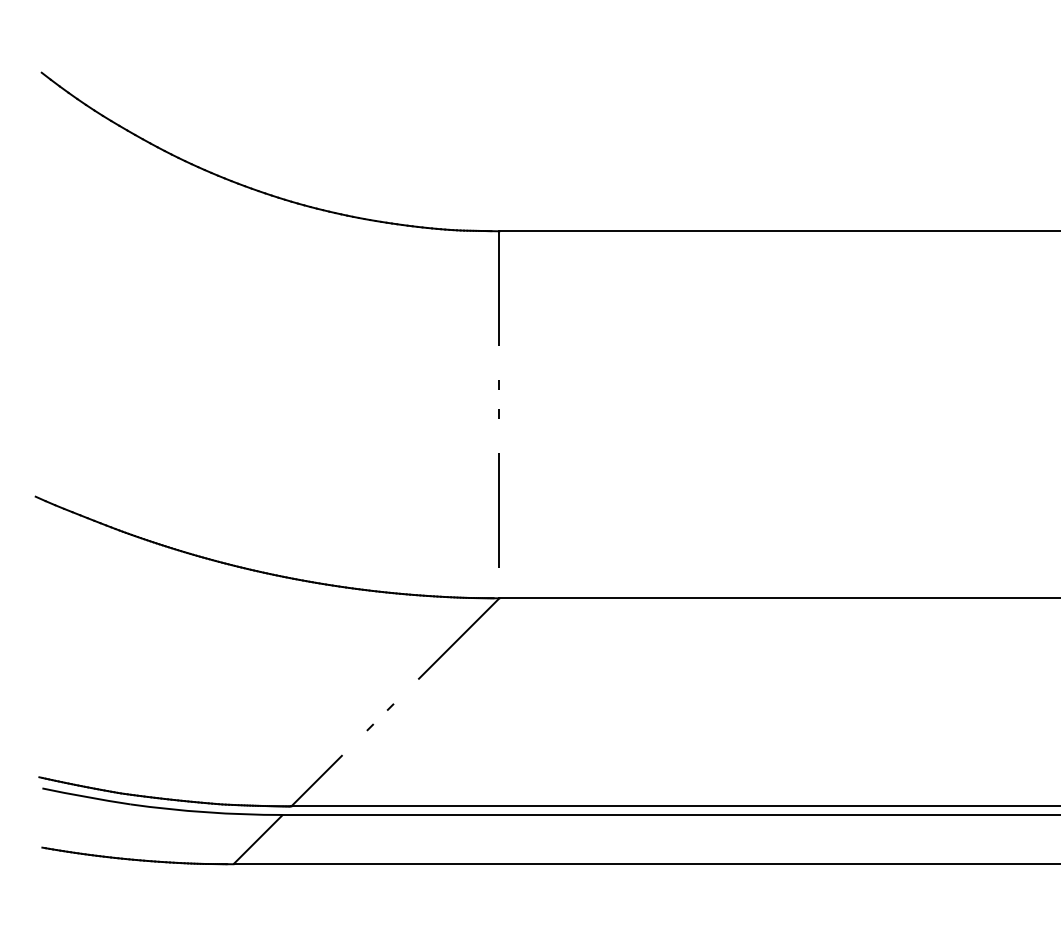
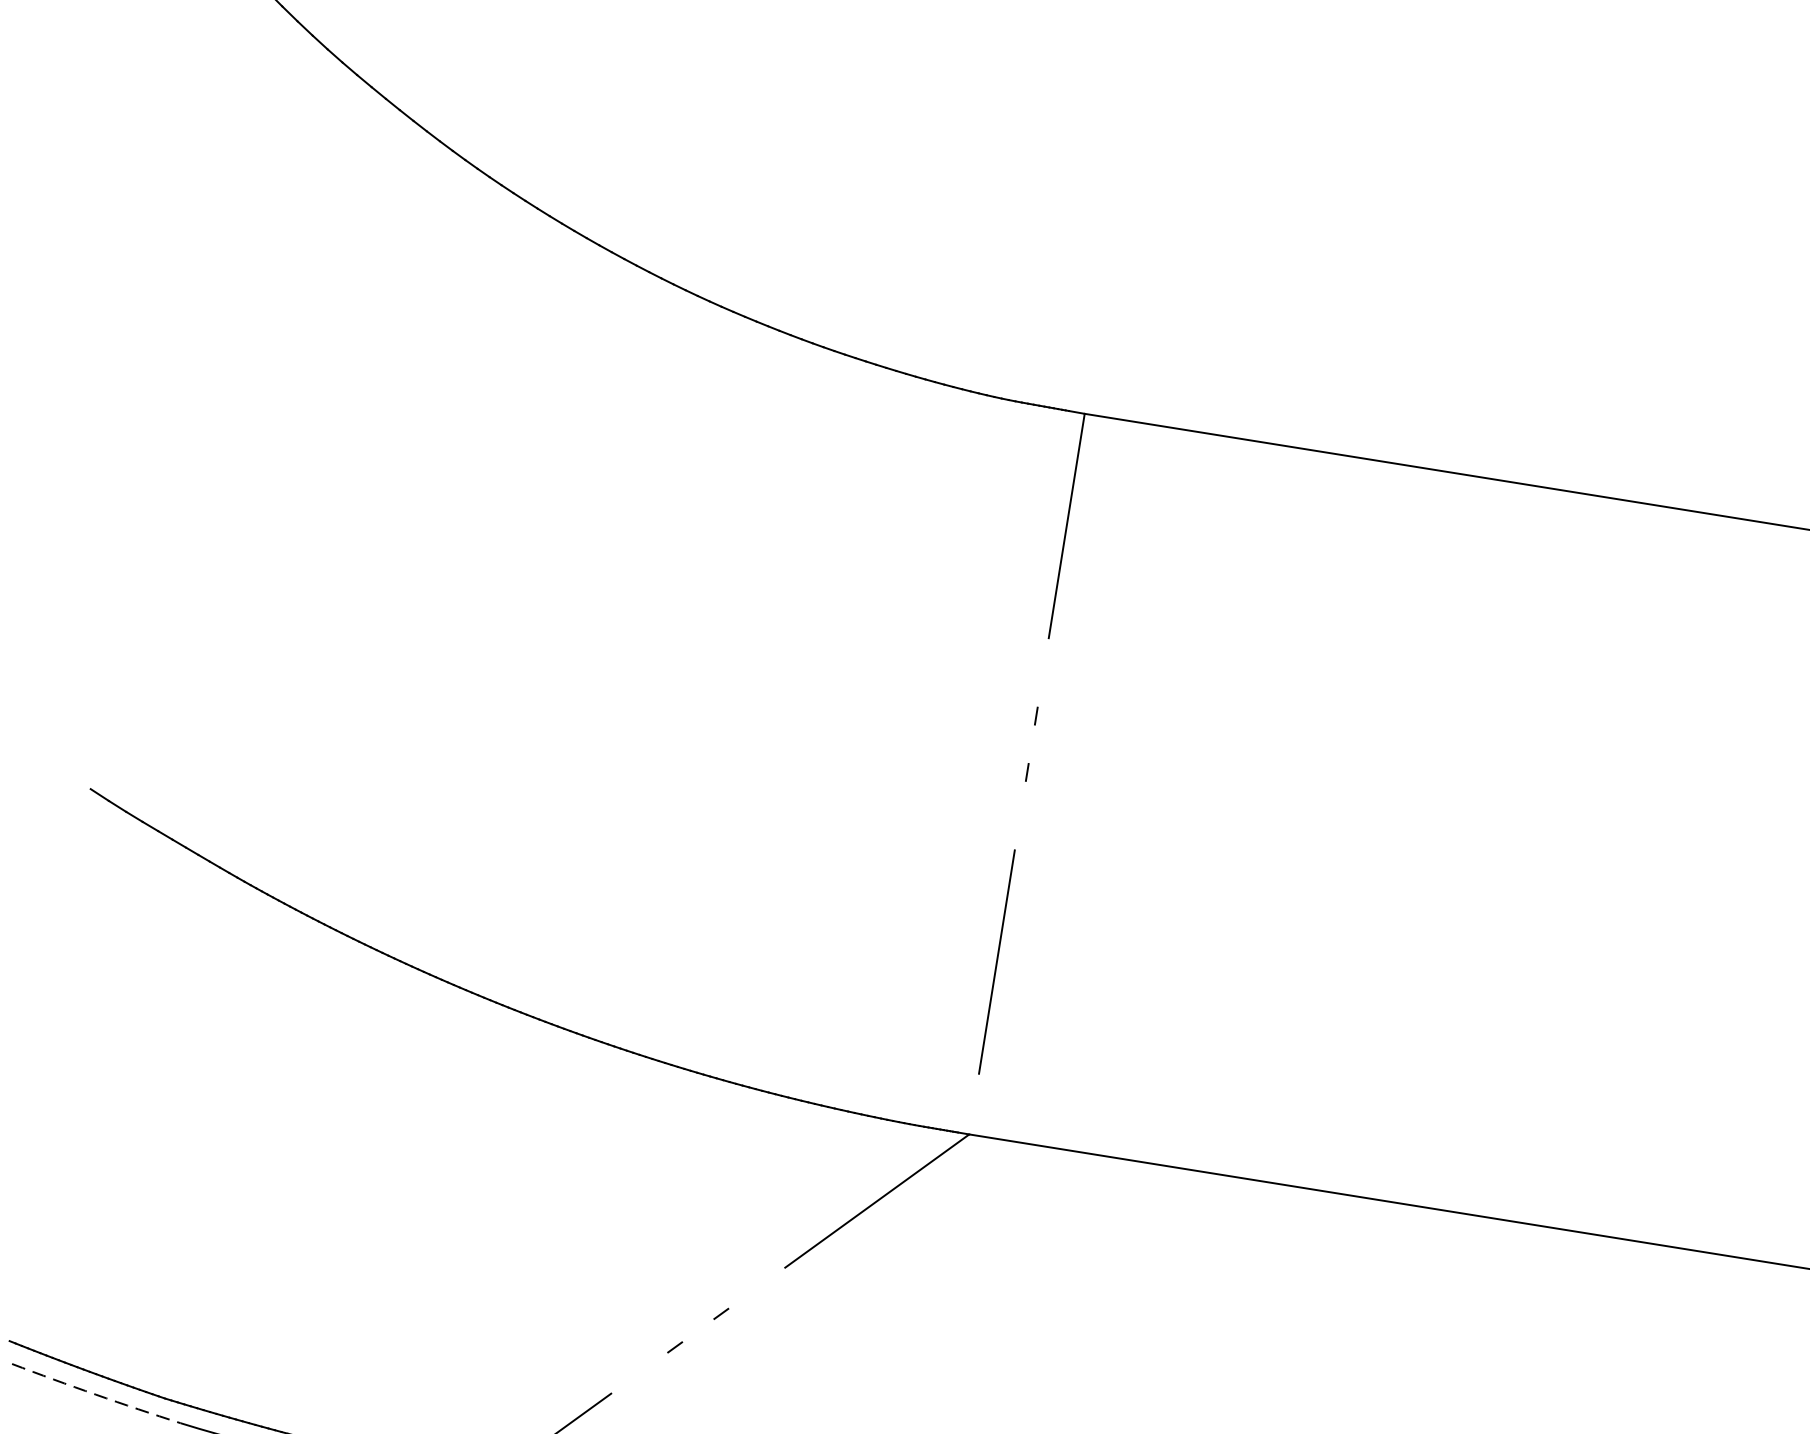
arc: (86, 797) -> (95, 1395), solid -> dashed

